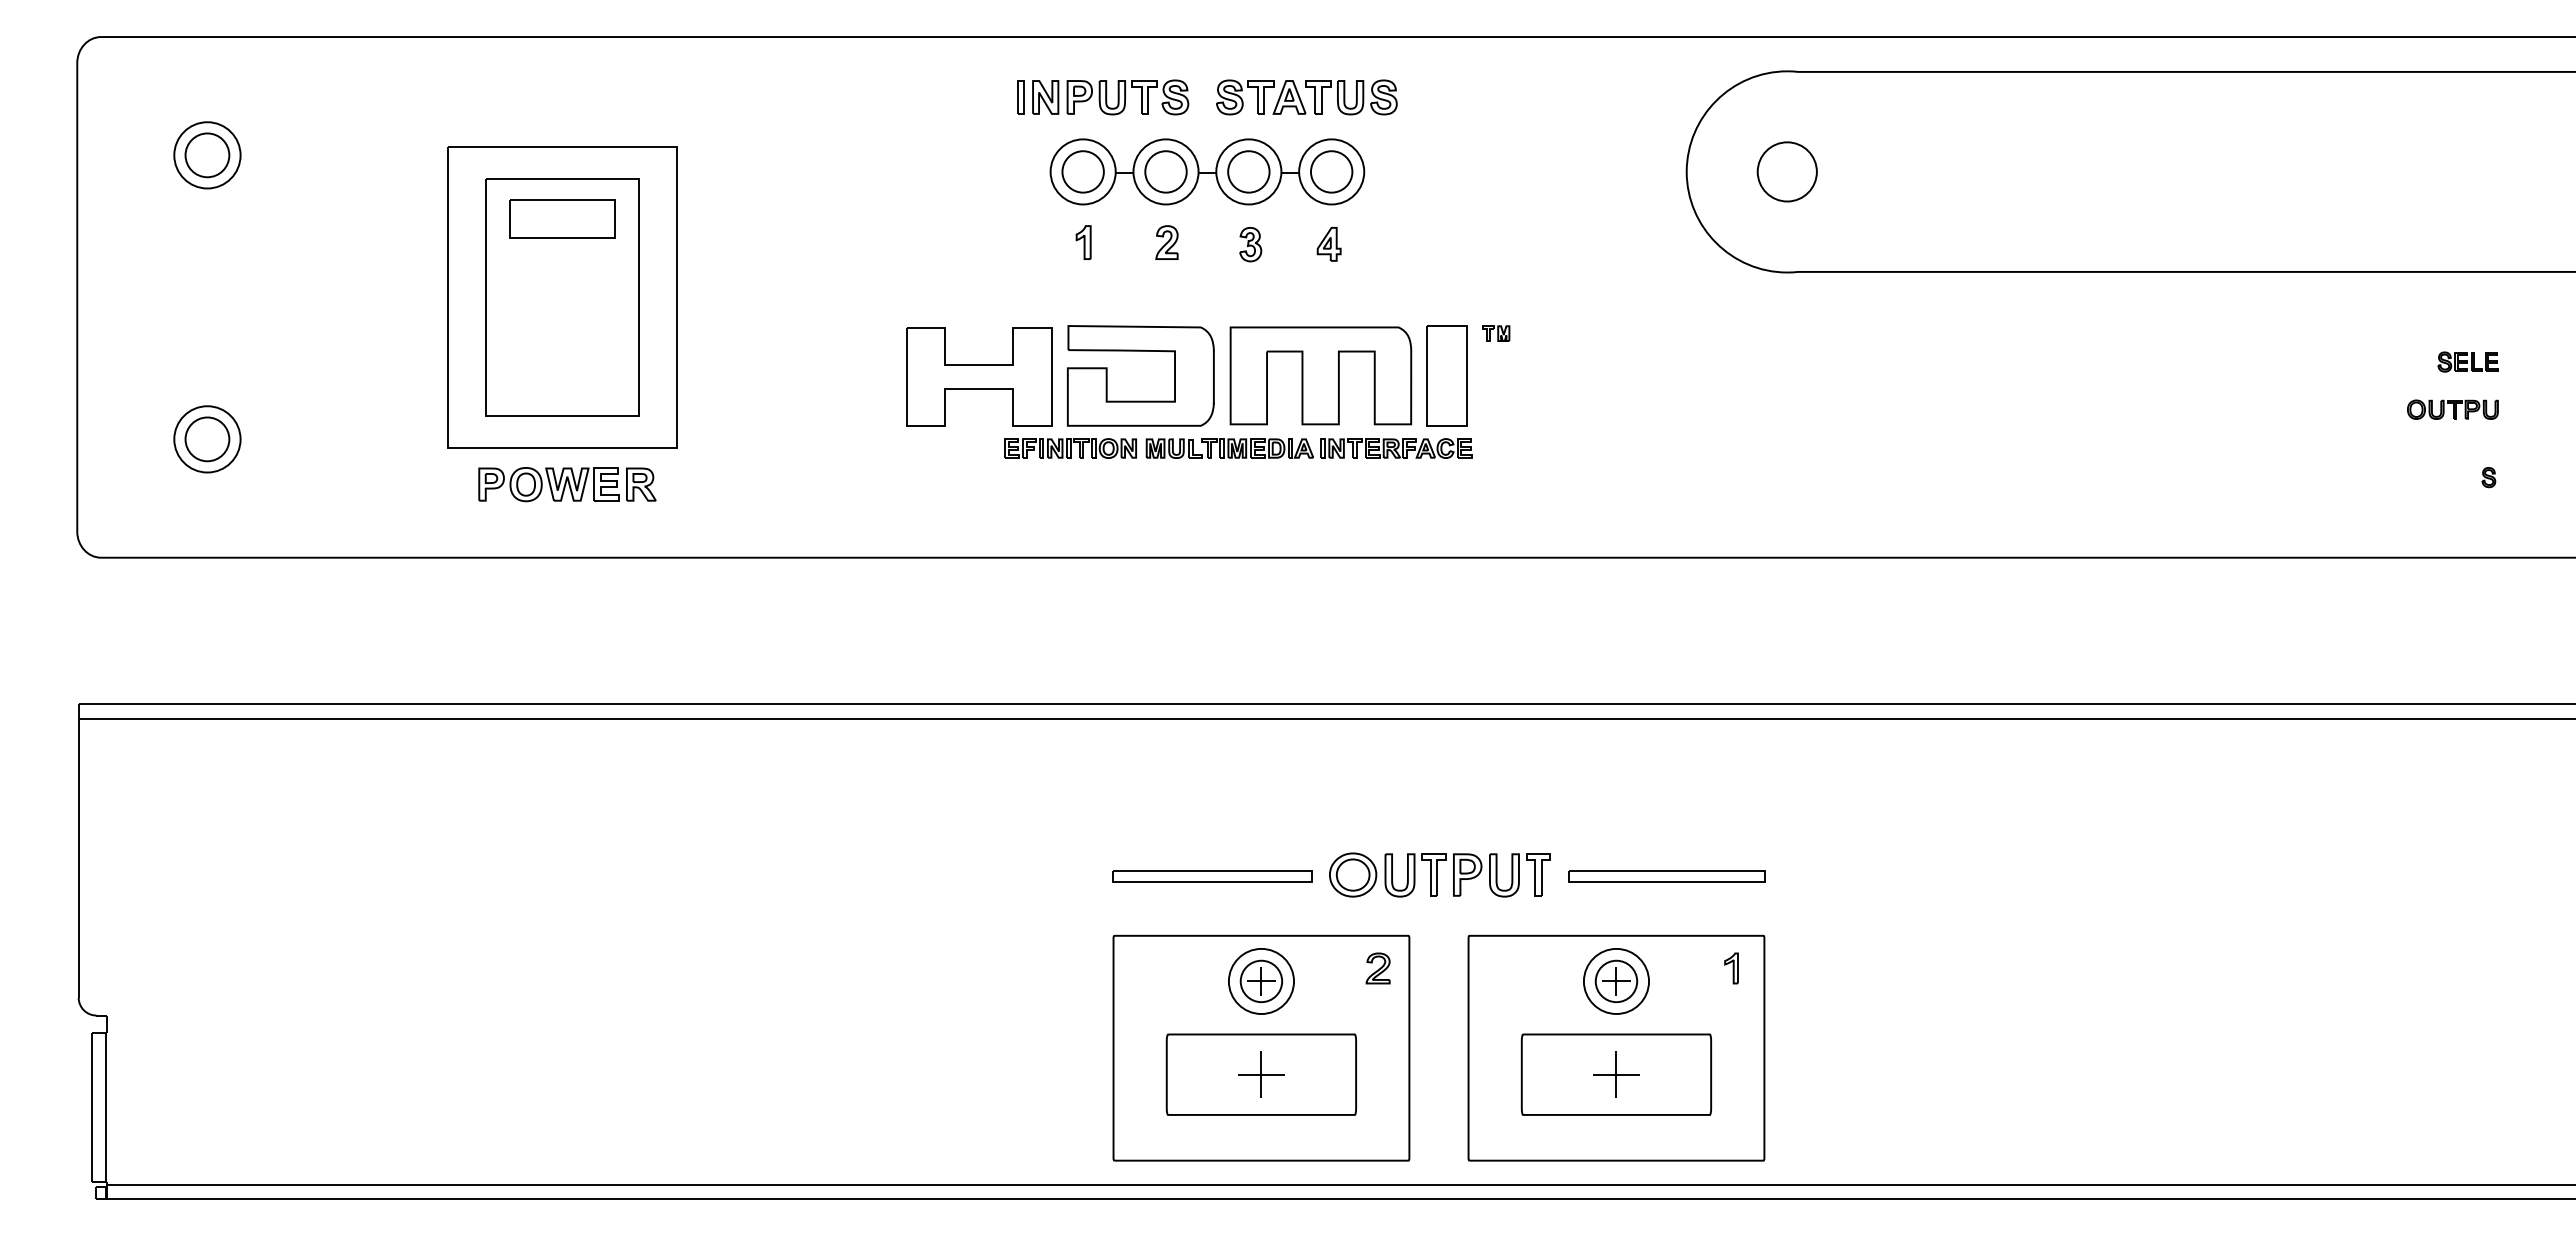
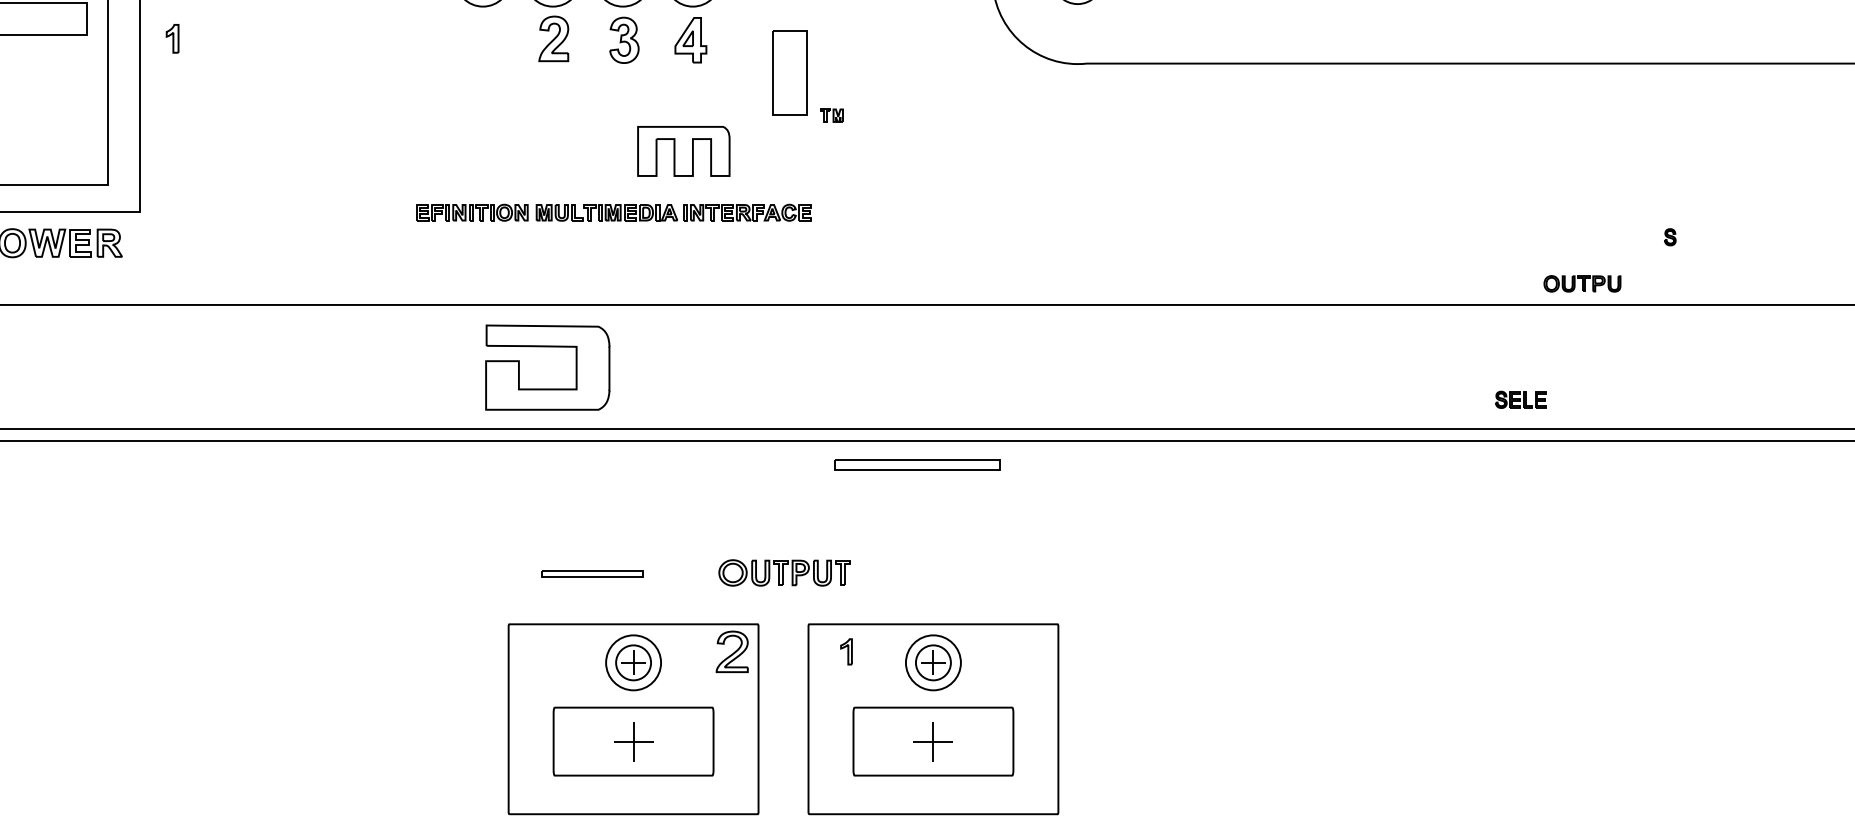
part: (1083, 242) -> (172, 38), moved
part: (1166, 242) -> (553, 38), size x1.6
part: (1250, 244) -> (624, 40), size x1.6
part: (1328, 244) -> (690, 40), size x1.6
part: (1140, 351) -> (547, 347), moved
part: (2467, 361) -> (1520, 399), moved
part: (1320, 375) -> (683, 151), size x0.6
part: (1446, 375) -> (789, 72), moved
part: (979, 376) -> (395, 151), removed
part: (2452, 409) -> (1582, 283), moved
part: (1439, 874) -> (783, 572), size x0.7
part: (1212, 876) -> (592, 574), size x0.6
part: (1666, 876) -> (917, 465), moved
part: (1377, 968) -> (731, 651), size x1.6
part: (1731, 968) -> (846, 651), moved

